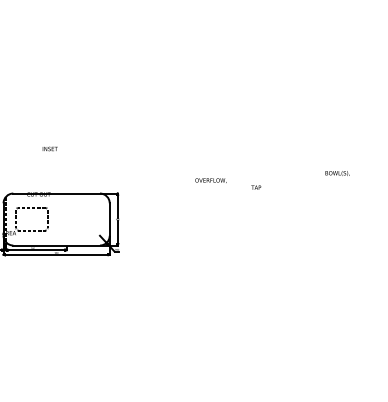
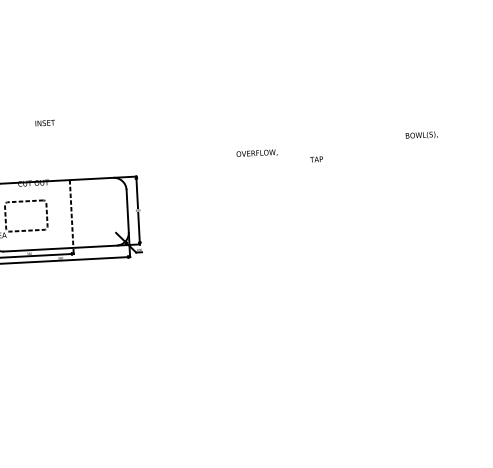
line: (66, 219) -> (71, 213), added

